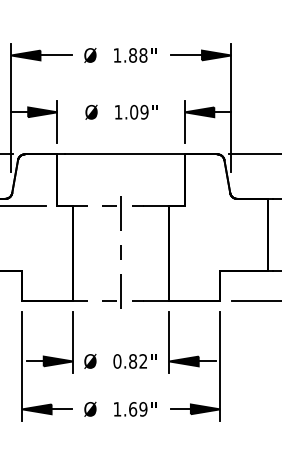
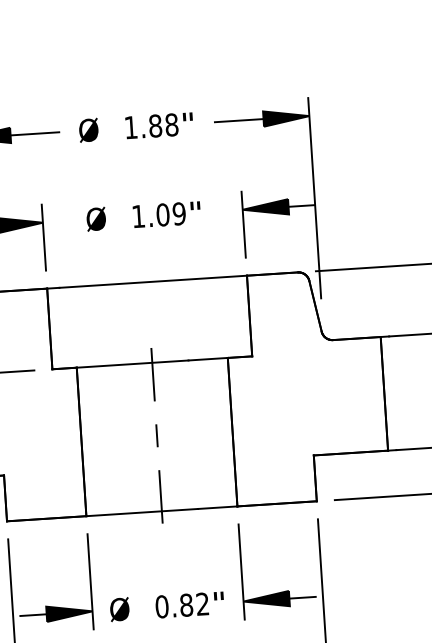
line: (108, 205) -> (132, 363), dashed -> solid
line: (108, 300) -> (141, 512), dashed -> solid

